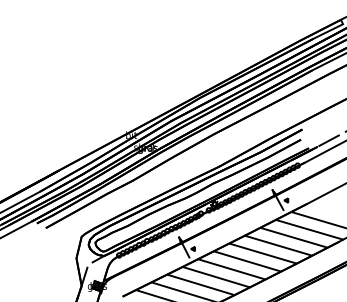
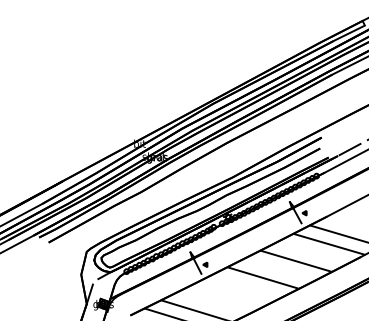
line: (293, 237) -> (312, 252), removed
line: (262, 253) -> (279, 269), removed
line: (230, 269) -> (245, 286), removed
line: (215, 276) -> (229, 294), removed
line: (200, 284) -> (213, 302), removed

